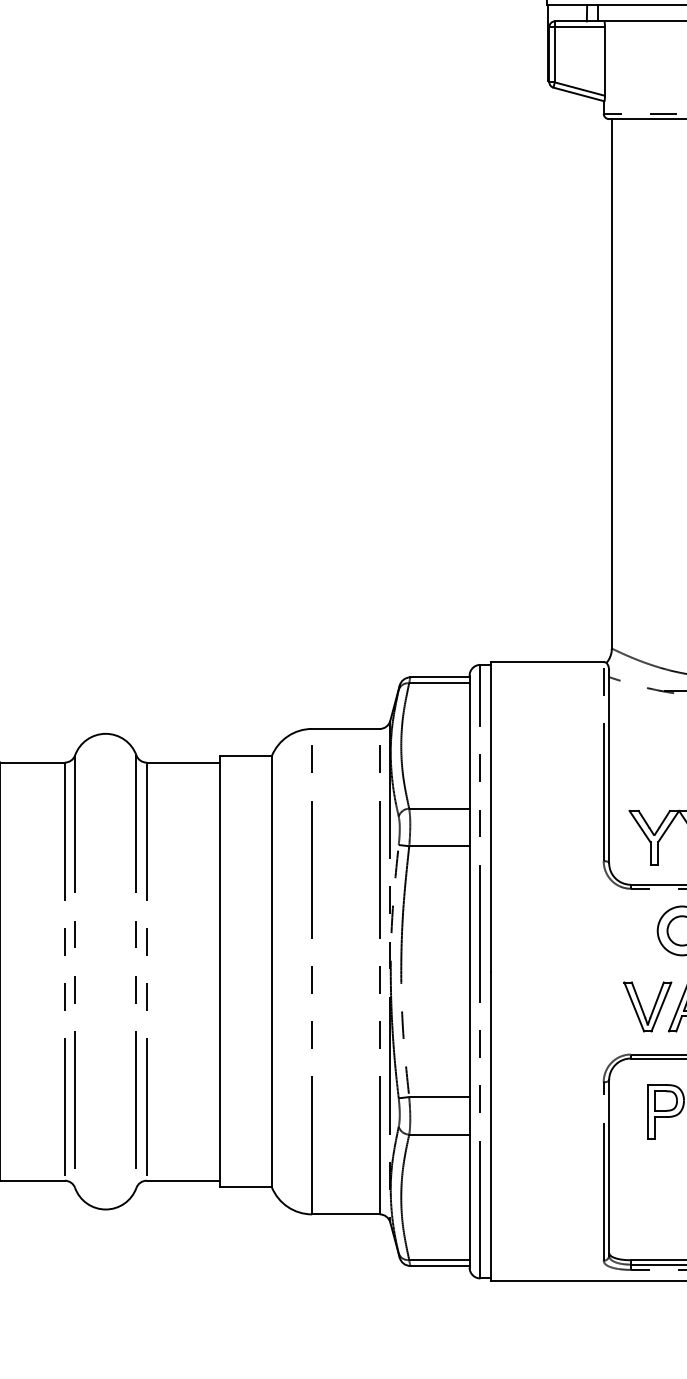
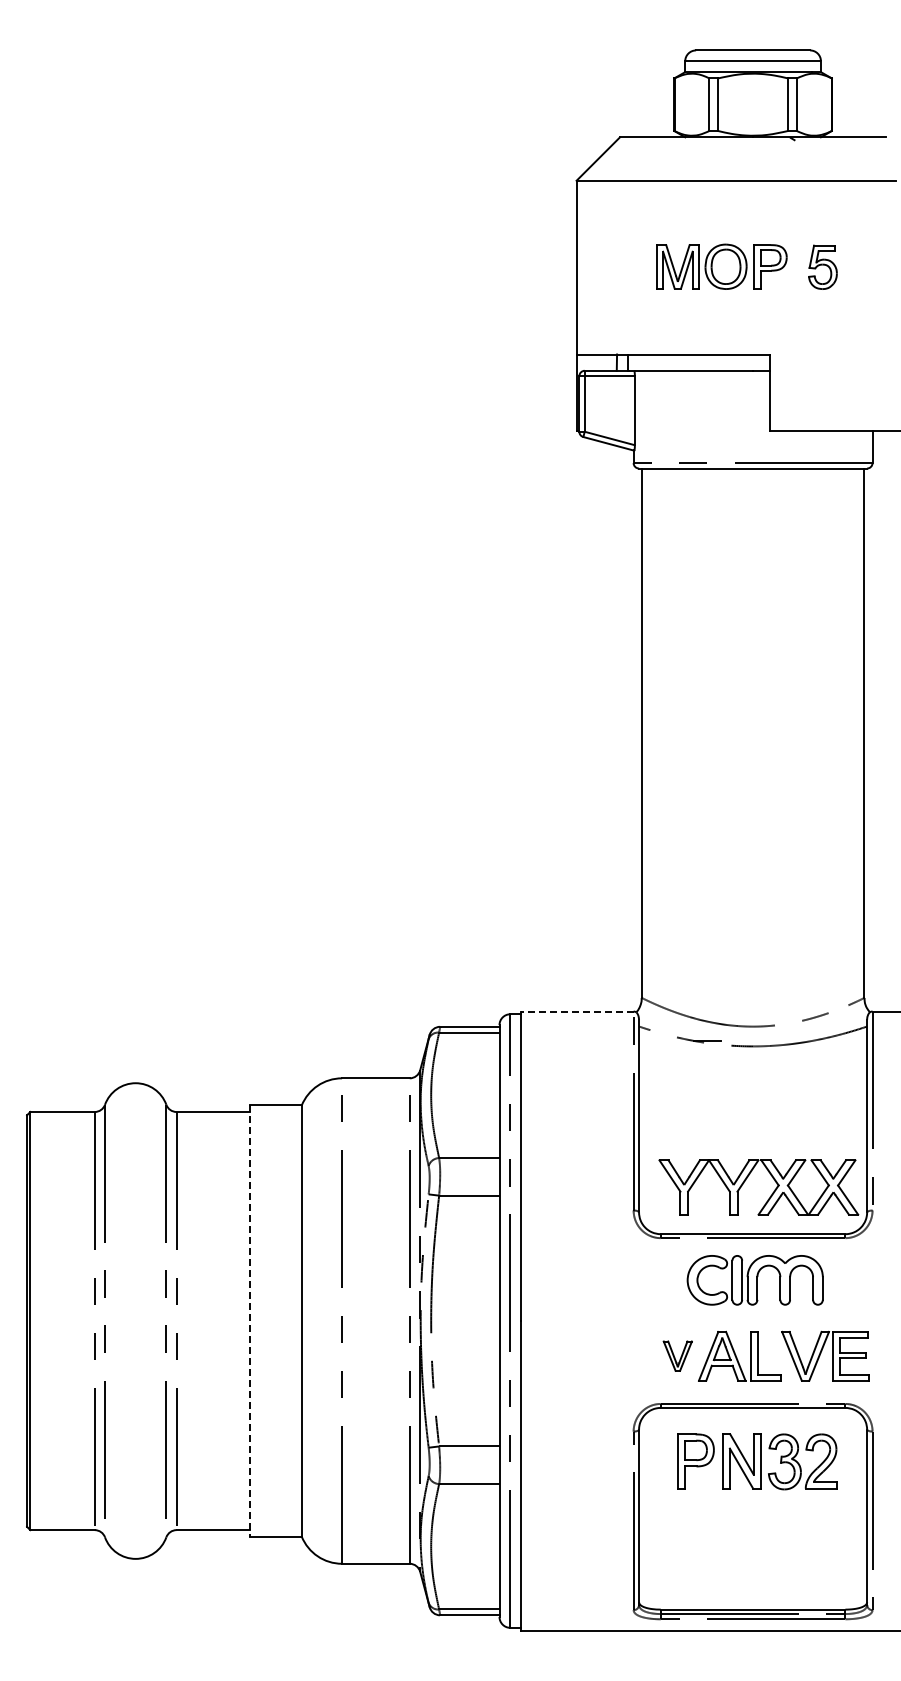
line: (546, 662) -> (576, 1011), solid -> dashed
line: (219, 972) -> (249, 1321), solid -> dashed
part: (647, 1006) -> (677, 1355), size x0.6

